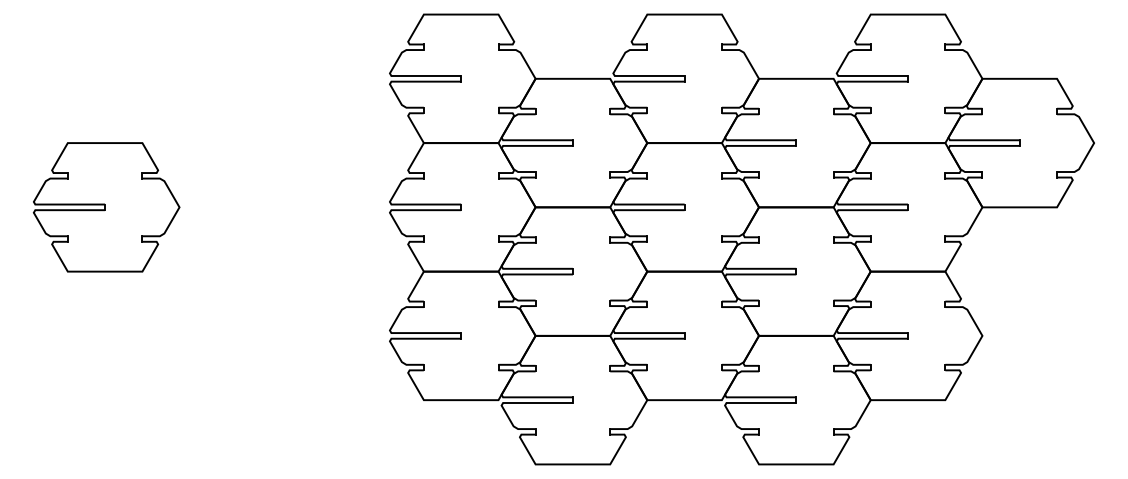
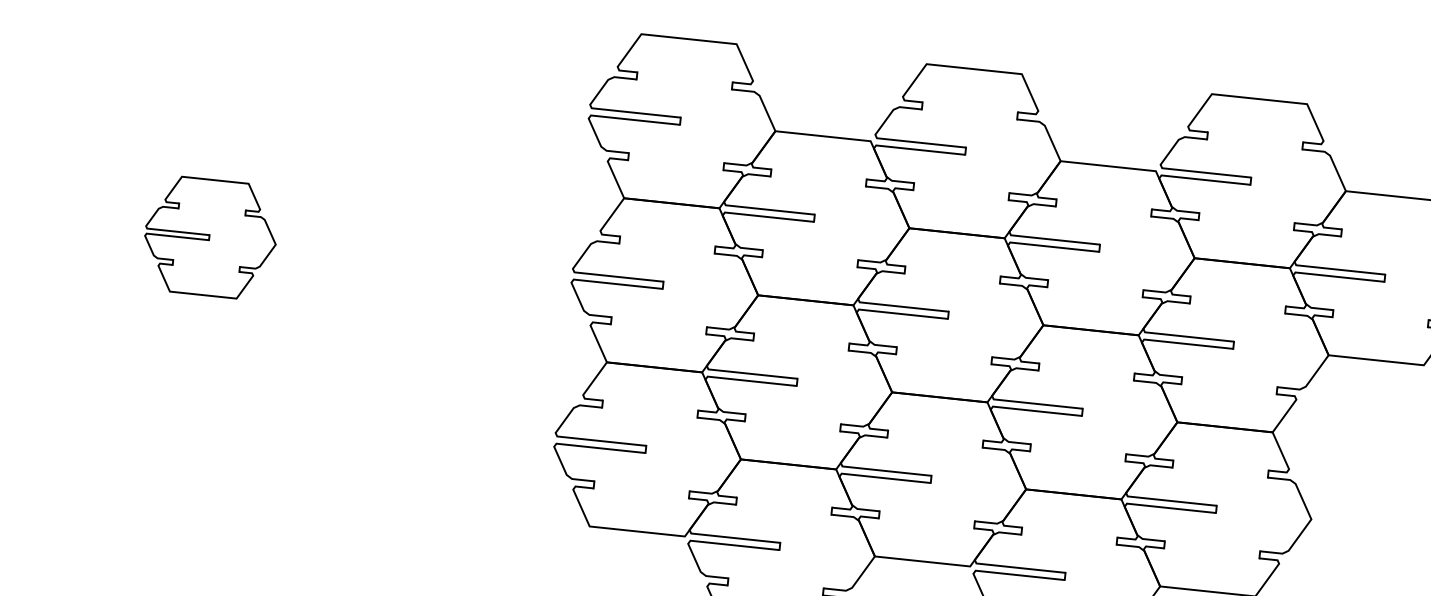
part: (106, 207) -> (210, 237), size x0.7

